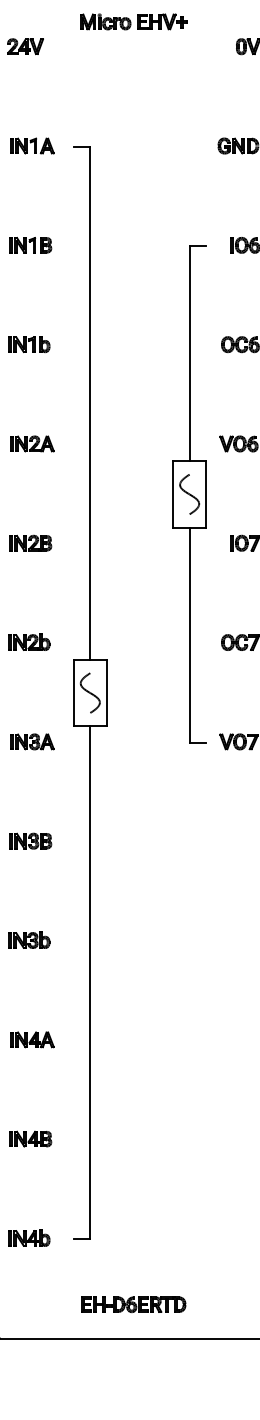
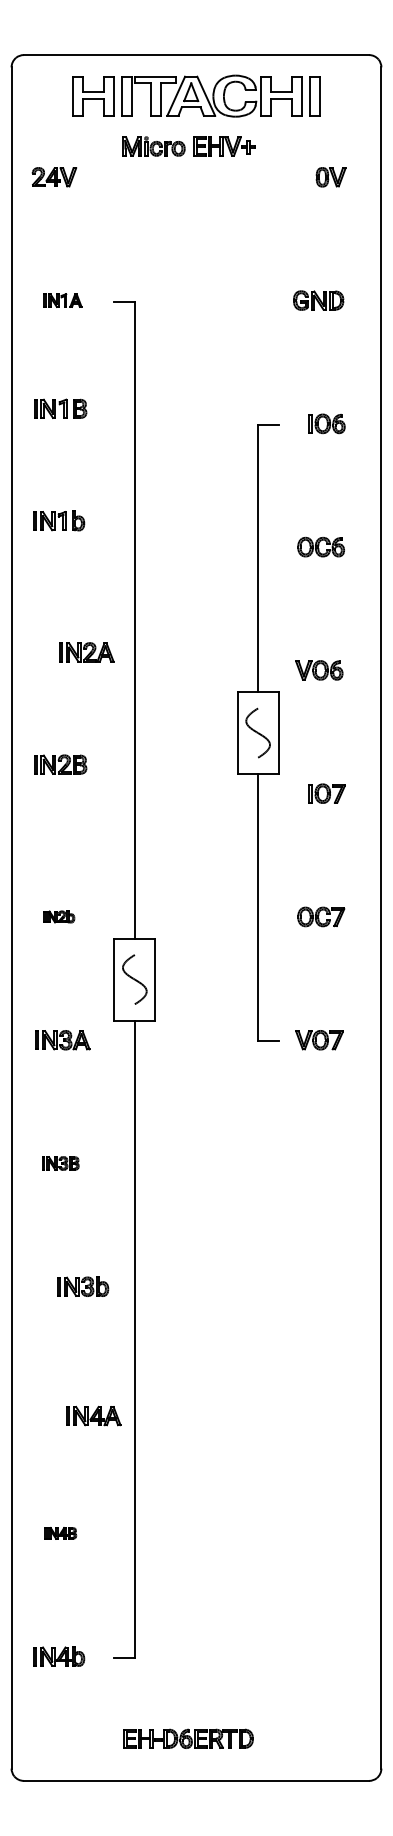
part: (32, 145) -> (62, 300), size x0.7
part: (30, 245) -> (60, 408), moved
part: (29, 344) -> (59, 520), moved
part: (32, 444) -> (86, 652), moved
part: (30, 543) -> (60, 764), moved
part: (29, 642) -> (59, 916), size x0.6
part: (30, 841) -> (60, 1163), size x0.7
part: (29, 940) -> (83, 1286), moved
part: (32, 1039) -> (93, 1415), moved
part: (30, 1139) -> (60, 1533), size x0.6

